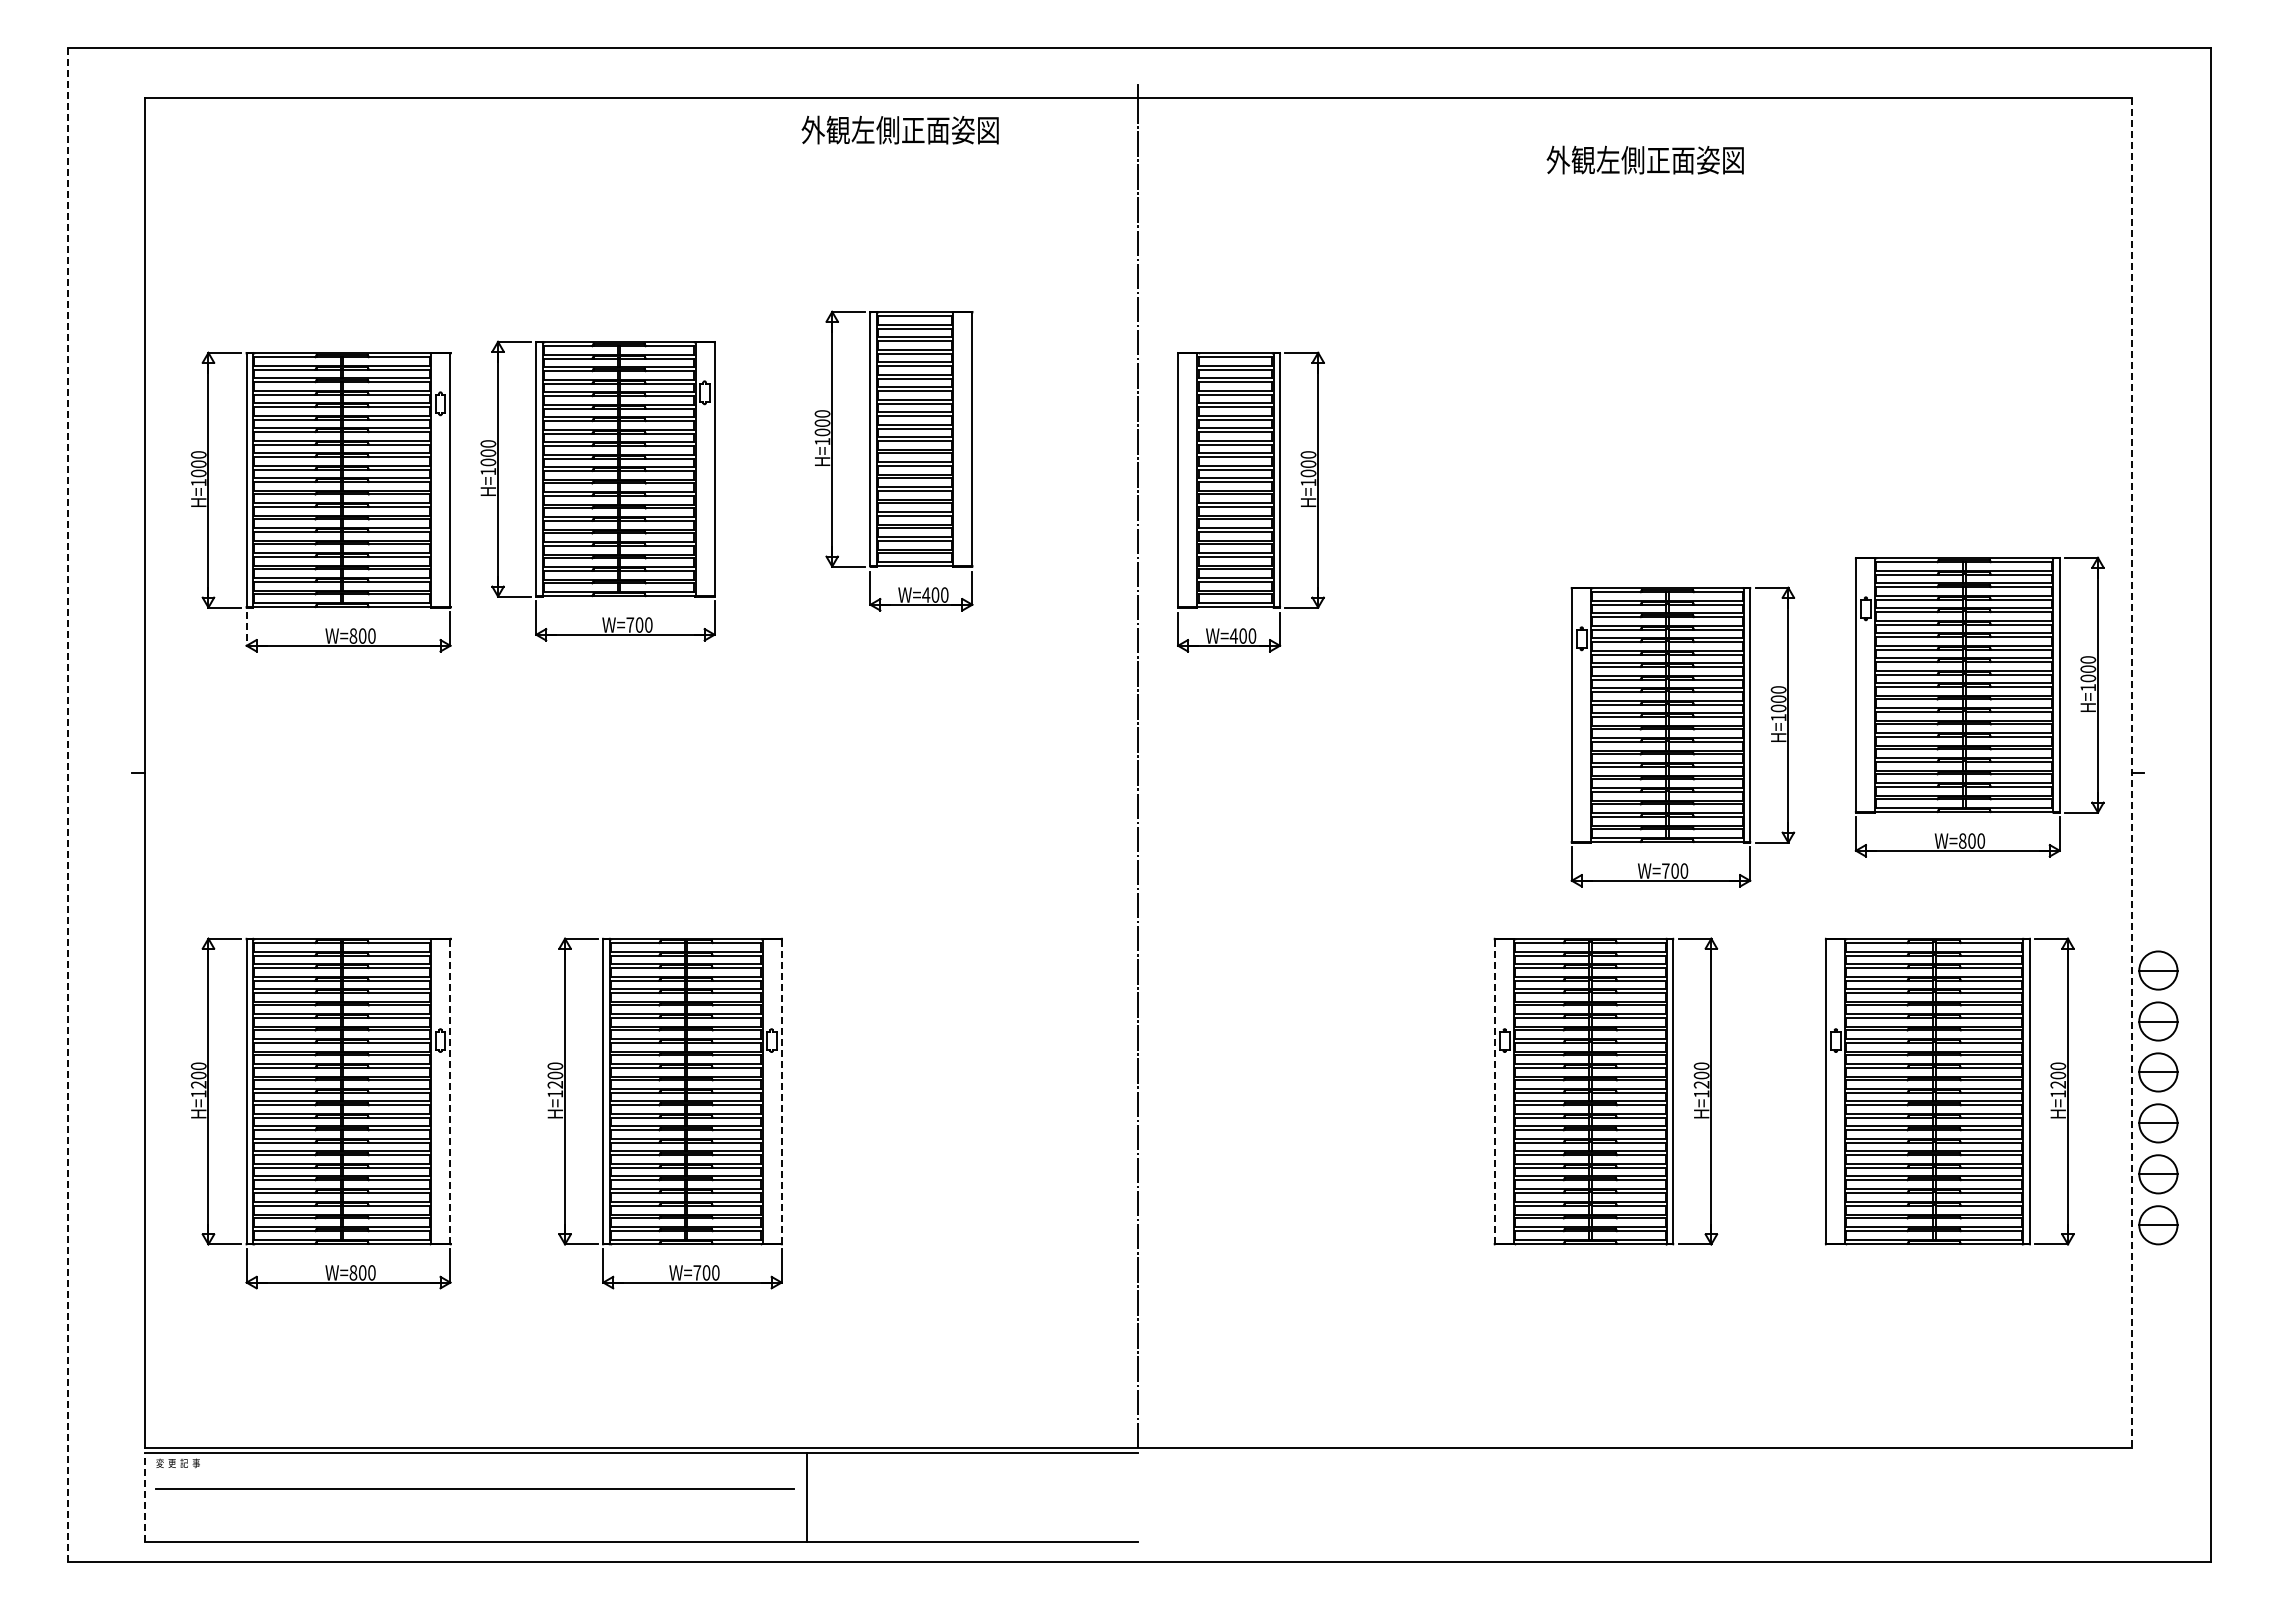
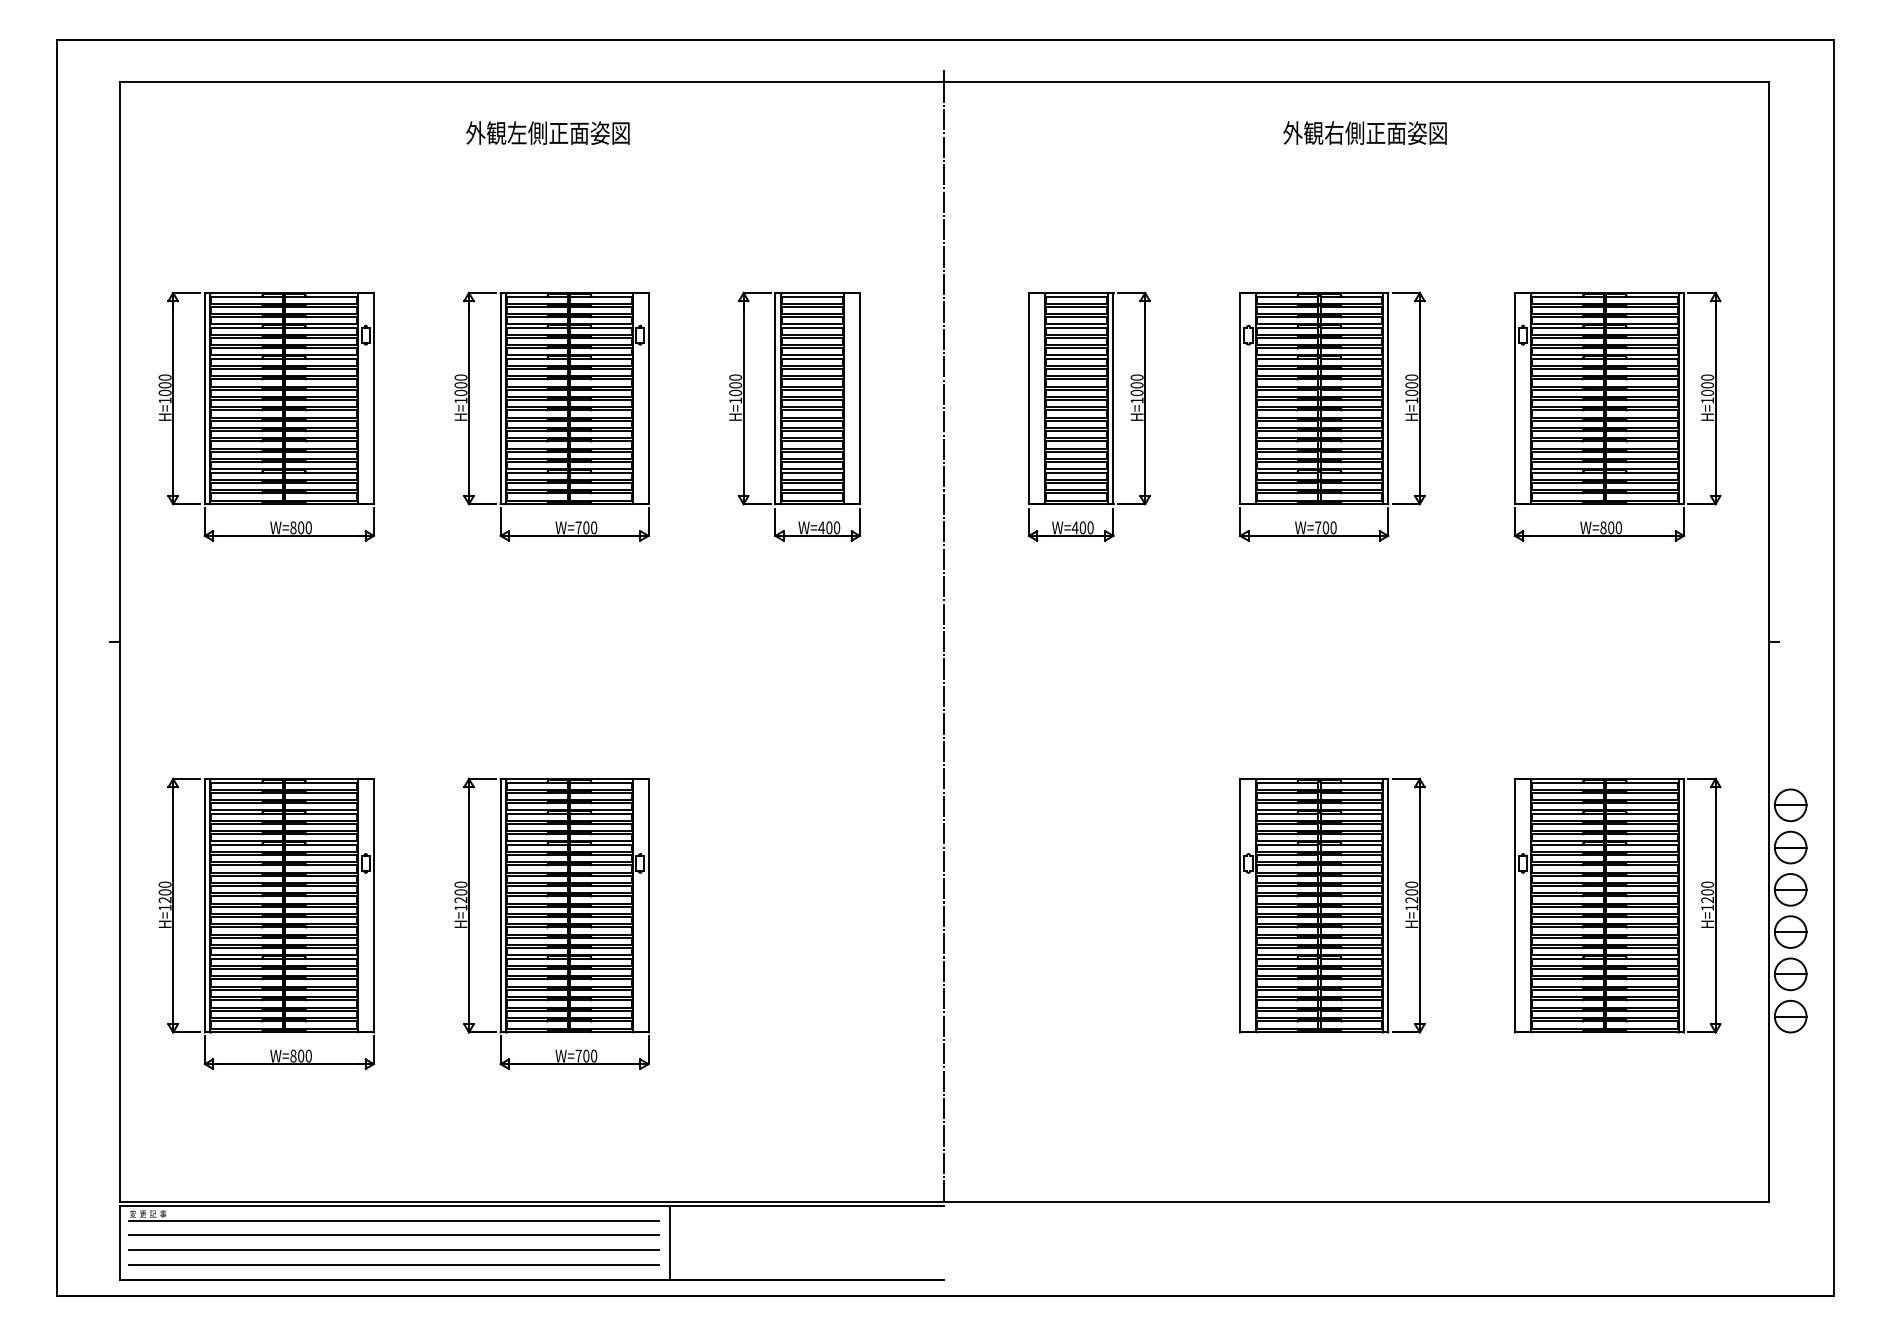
text: (899, 129) -> (547, 132), moved
text: (1607, 159) -> (1333, 132), 外観左側正面姿図 -> 外観右側正面姿図
part: (893, 460) -> (794, 416), moved
part: (597, 490) -> (551, 416), moved
part: (1250, 501) -> (1089, 416), moved
line: (246, 629) -> (204, 522), dashed -> solid
part: (1979, 706) -> (1617, 416), moved
part: (1682, 736) -> (1332, 416), moved
line: (2131, 773) -> (1768, 641), dashed -> solid
line: (68, 805) -> (57, 668), dashed -> solid
line: (450, 1091) -> (373, 905), dashed -> solid
line: (781, 1091) -> (648, 905), dashed -> solid
line: (1494, 1091) -> (1239, 905), dashed -> solid
line: (474, 1471) -> (393, 1220), added
line: (144, 1497) -> (120, 1242), dashed -> solid
line: (474, 1506) -> (393, 1249), added
line: (474, 1524) -> (393, 1264), added

